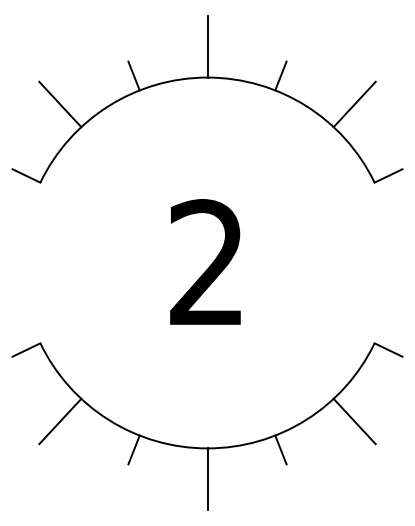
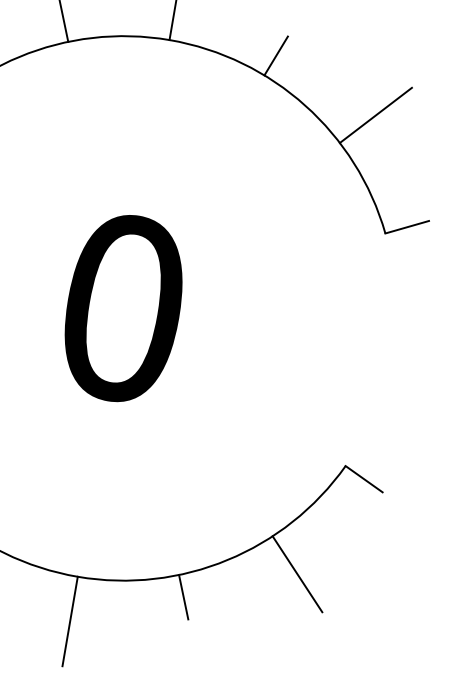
text: (207, 263) -> (123, 309), 2 -> 0

